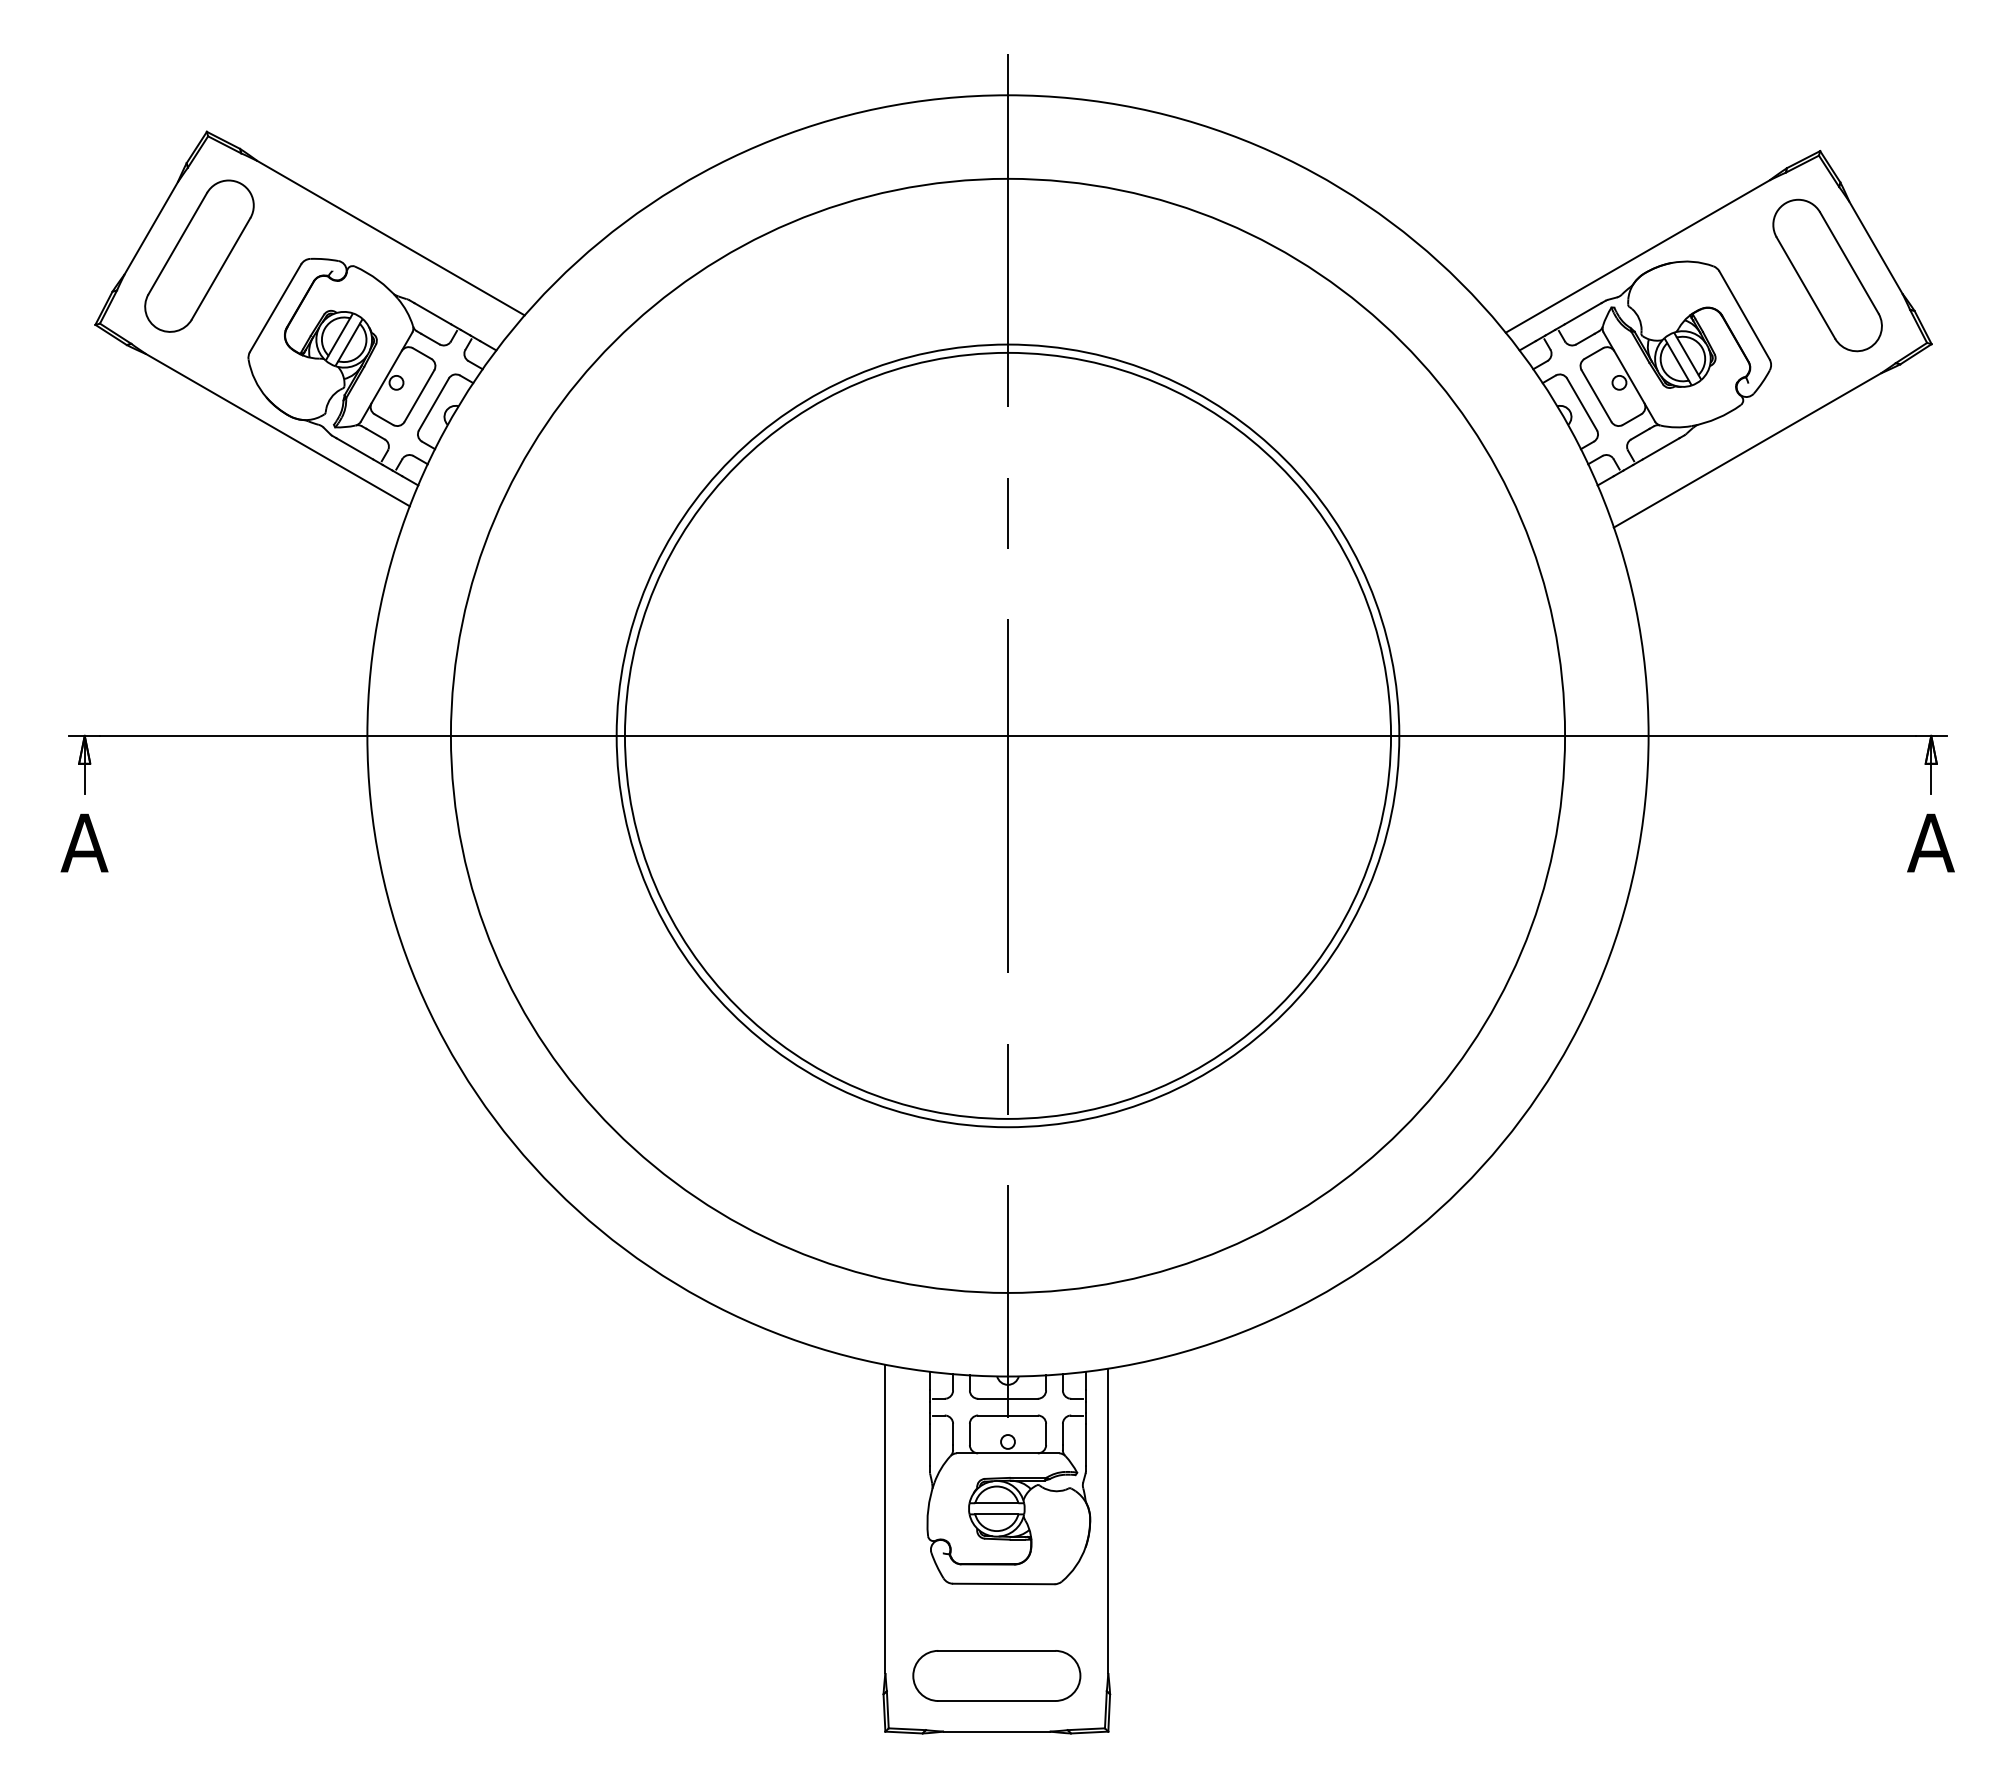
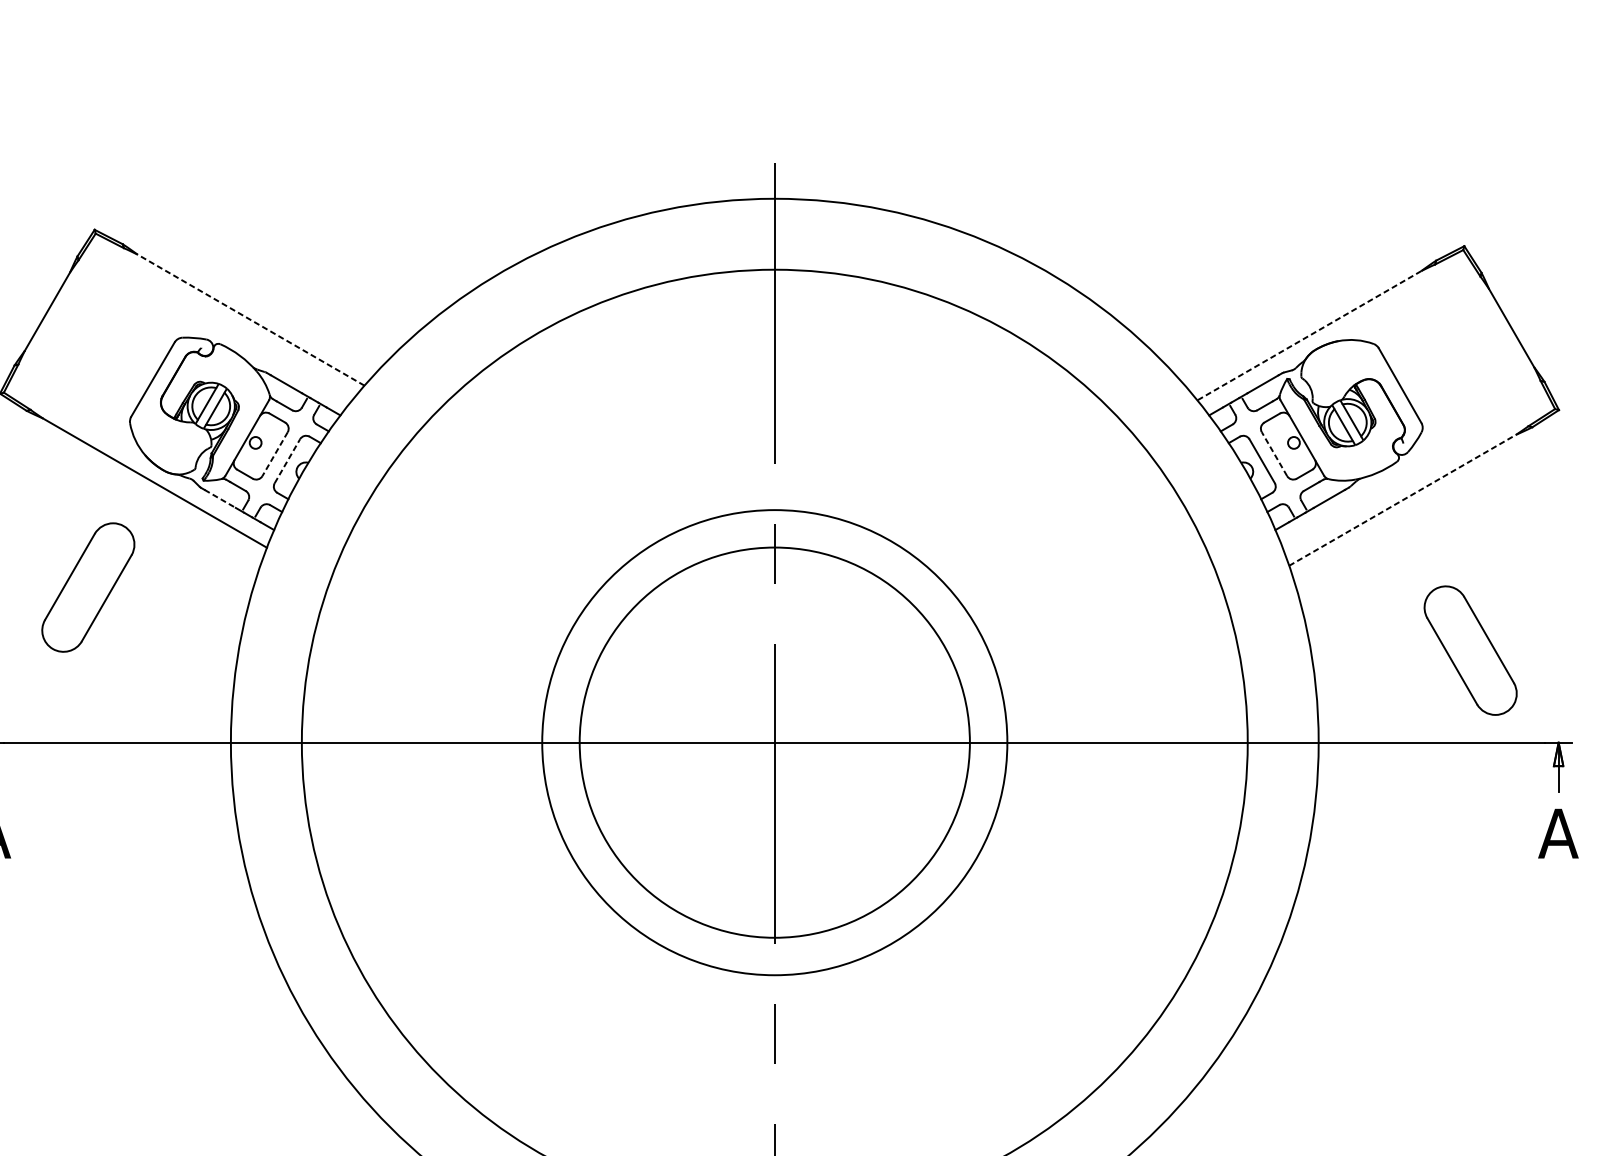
line: (390, 238) -> (250, 320), solid -> dashed
part: (199, 255) -> (88, 586), moved
line: (1637, 256) -> (1309, 335), solid -> dashed
part: (1827, 275) -> (1470, 650), moved
line: (419, 396) -> (275, 454), solid -> dashed
line: (1596, 396) -> (1274, 454), solid -> dashed
line: (433, 404) -> (287, 461), solid -> dashed
line: (355, 449) -> (220, 499), solid -> dashed
line: (1747, 450) -> (1402, 500), solid -> dashed
circle: (1007, 735) -> (774, 742), size x0.6
circle: (1007, 735) -> (774, 742), size x0.7

